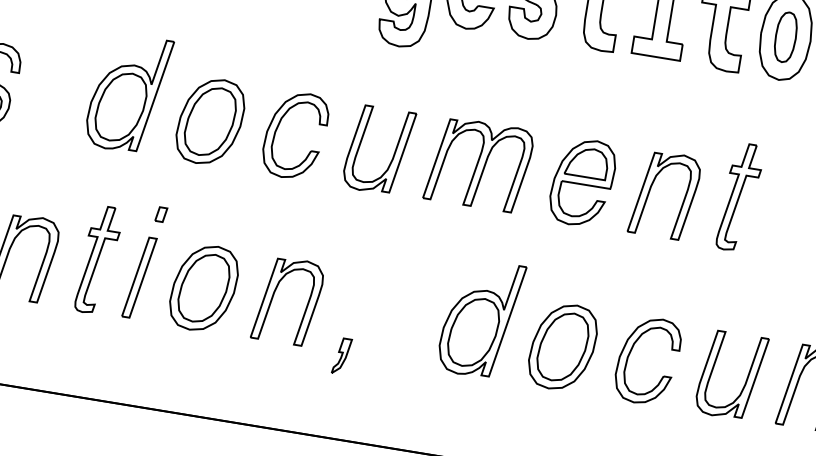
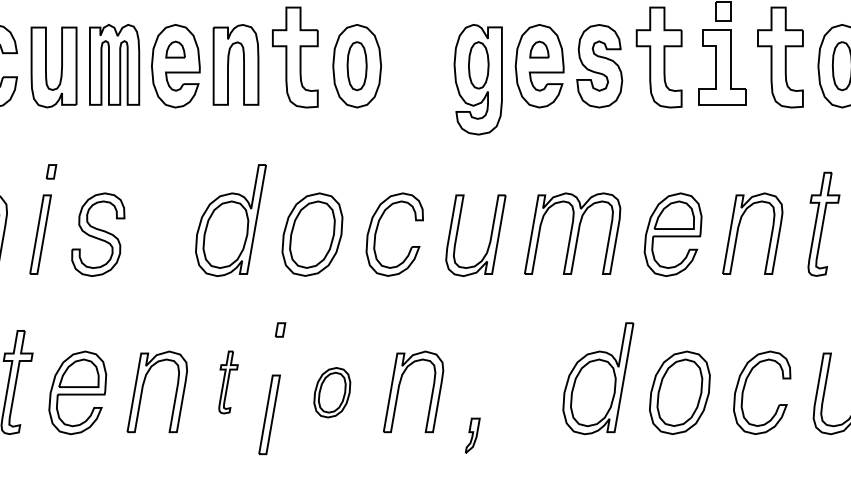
part: (98, 260) -> (228, 382), size x0.6
part: (139, 277) -> (269, 414), moved
part: (204, 287) -> (332, 392), size x0.6

